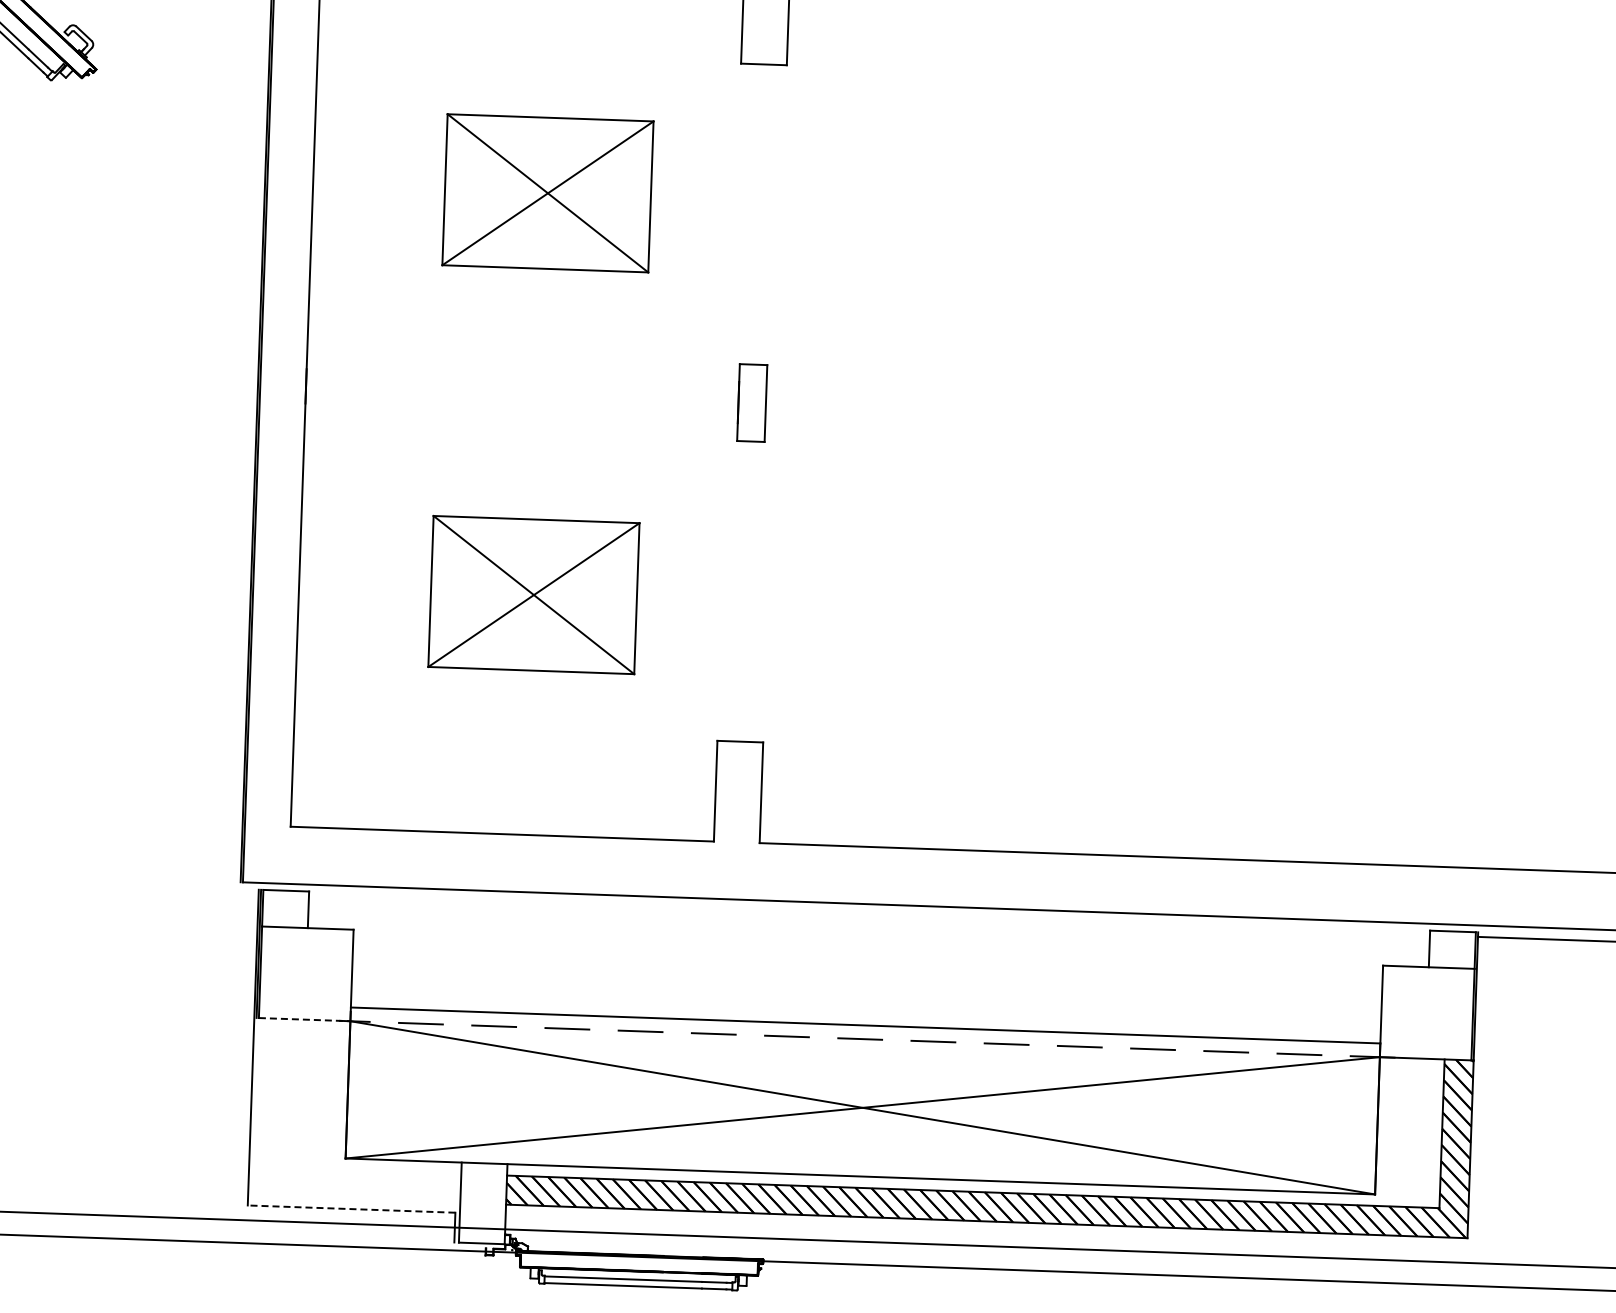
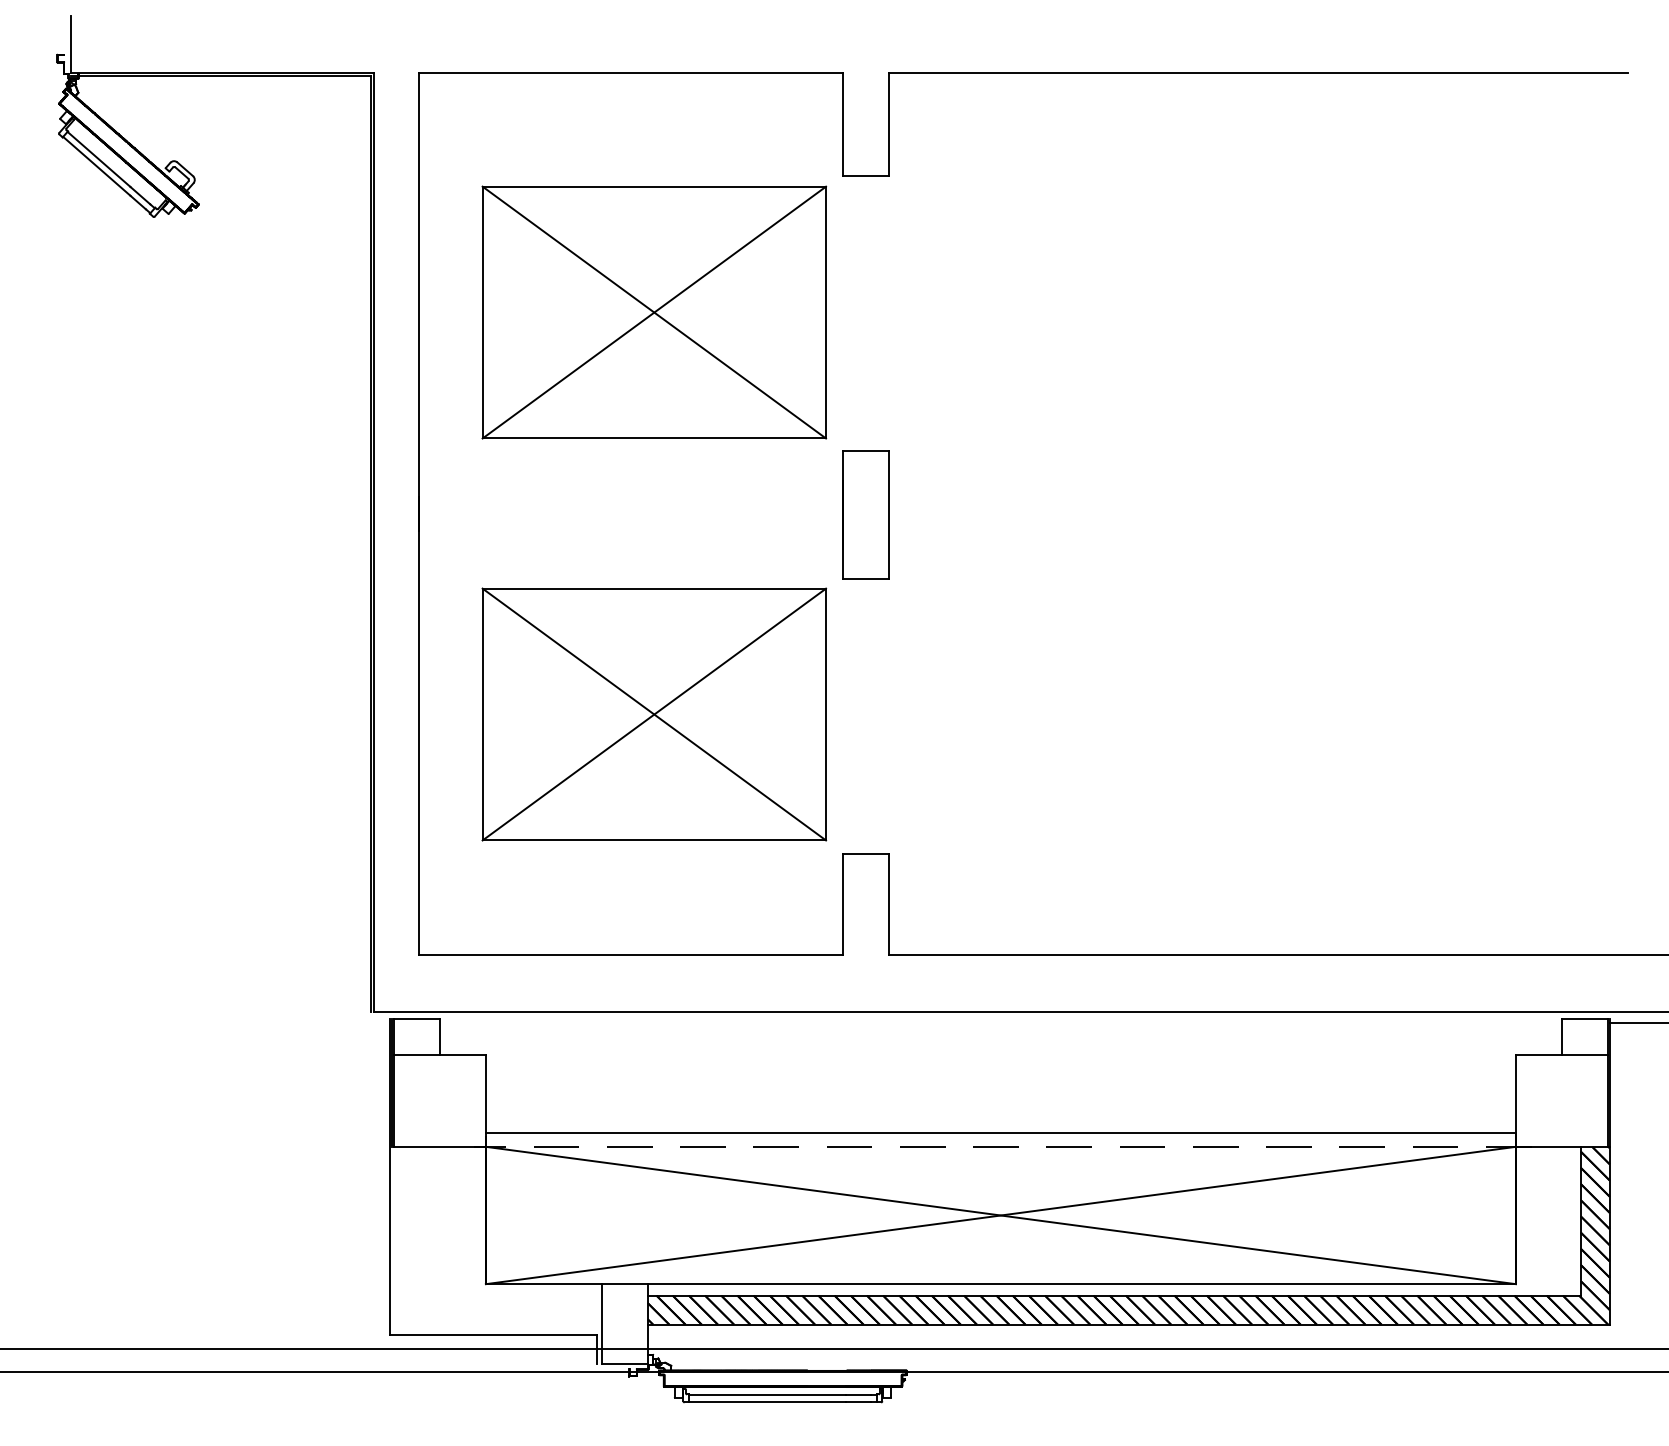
part: (548, 193) -> (654, 312), size x1.67
part: (751, 402) -> (865, 514), size x1.67
part: (534, 595) -> (654, 714), size x1.67
line: (305, 1019) -> (440, 1146), dashed -> solid
line: (351, 1209) -> (493, 1334), dashed -> solid

